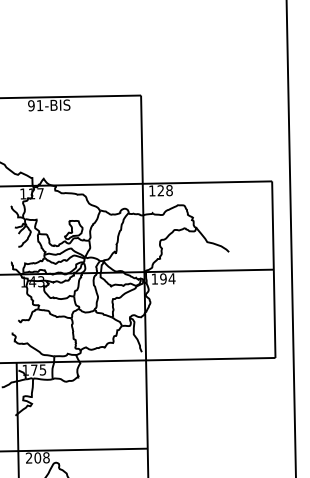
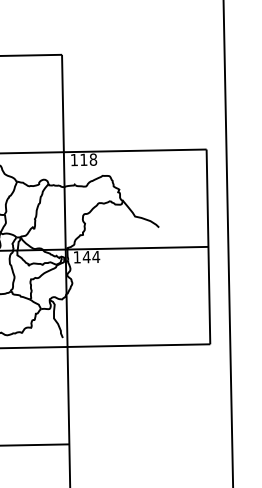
text: (160, 190) -> (83, 159), 128 -> 118
text: (162, 278) -> (85, 256), 194 -> 144

